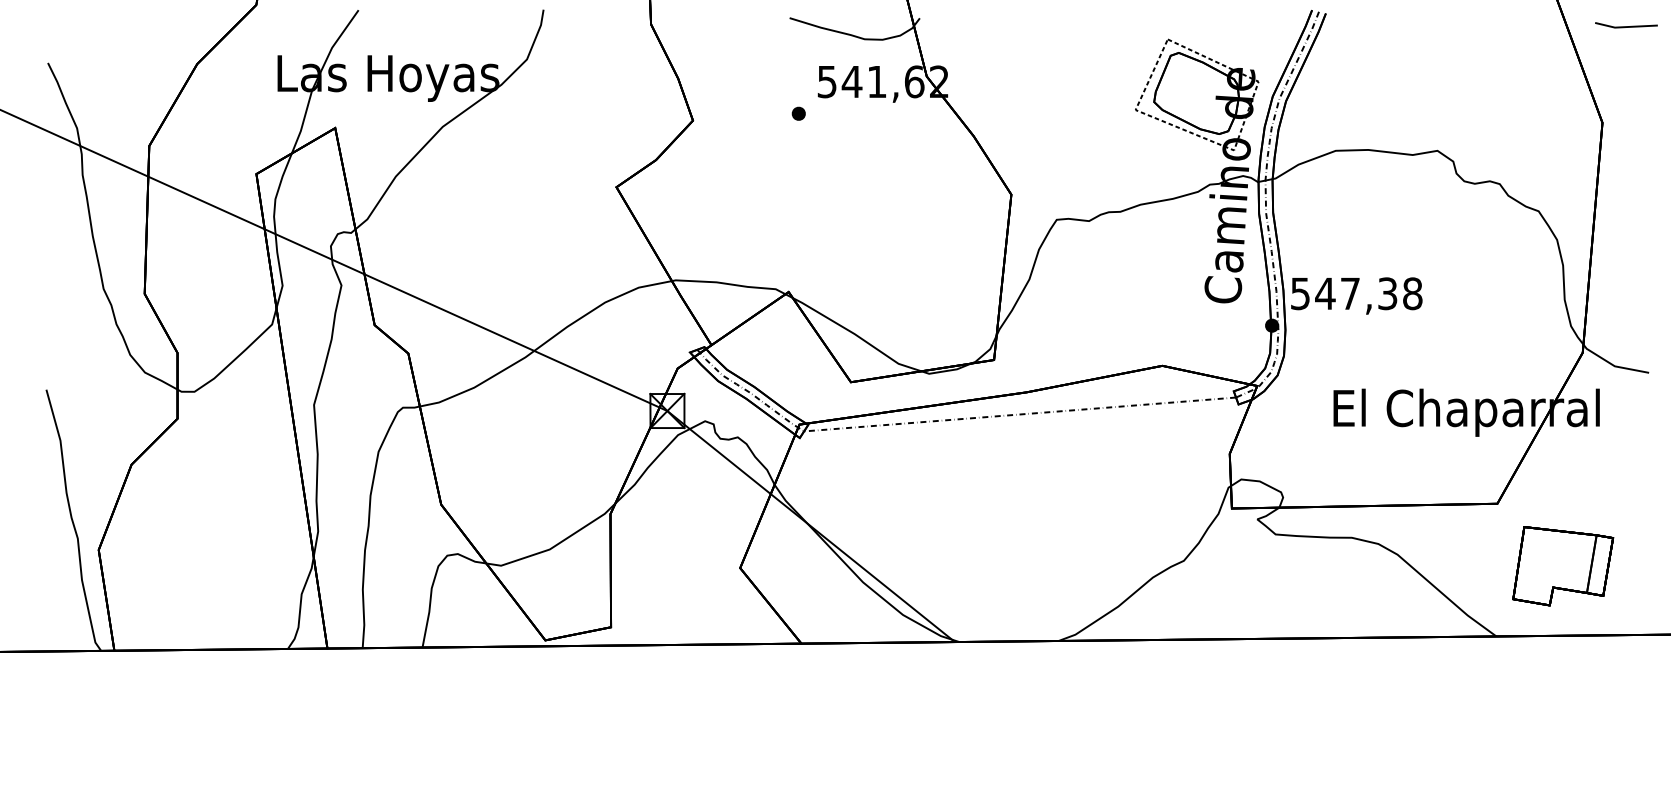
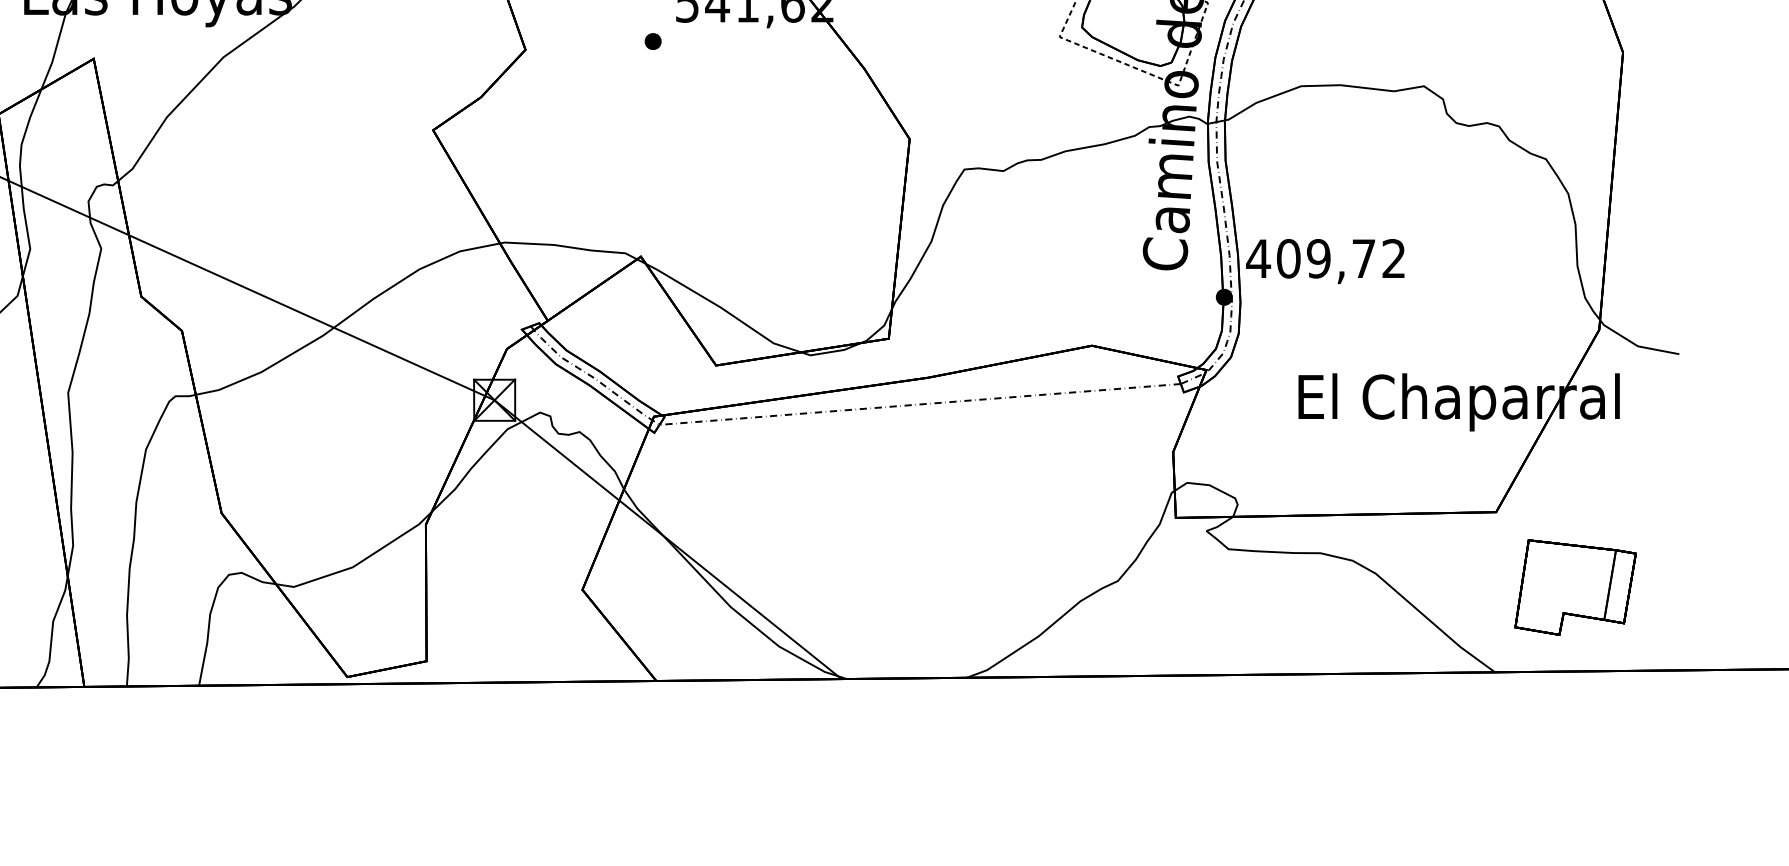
text: (1356, 293) -> (1326, 258), 547,38 -> 409,72

